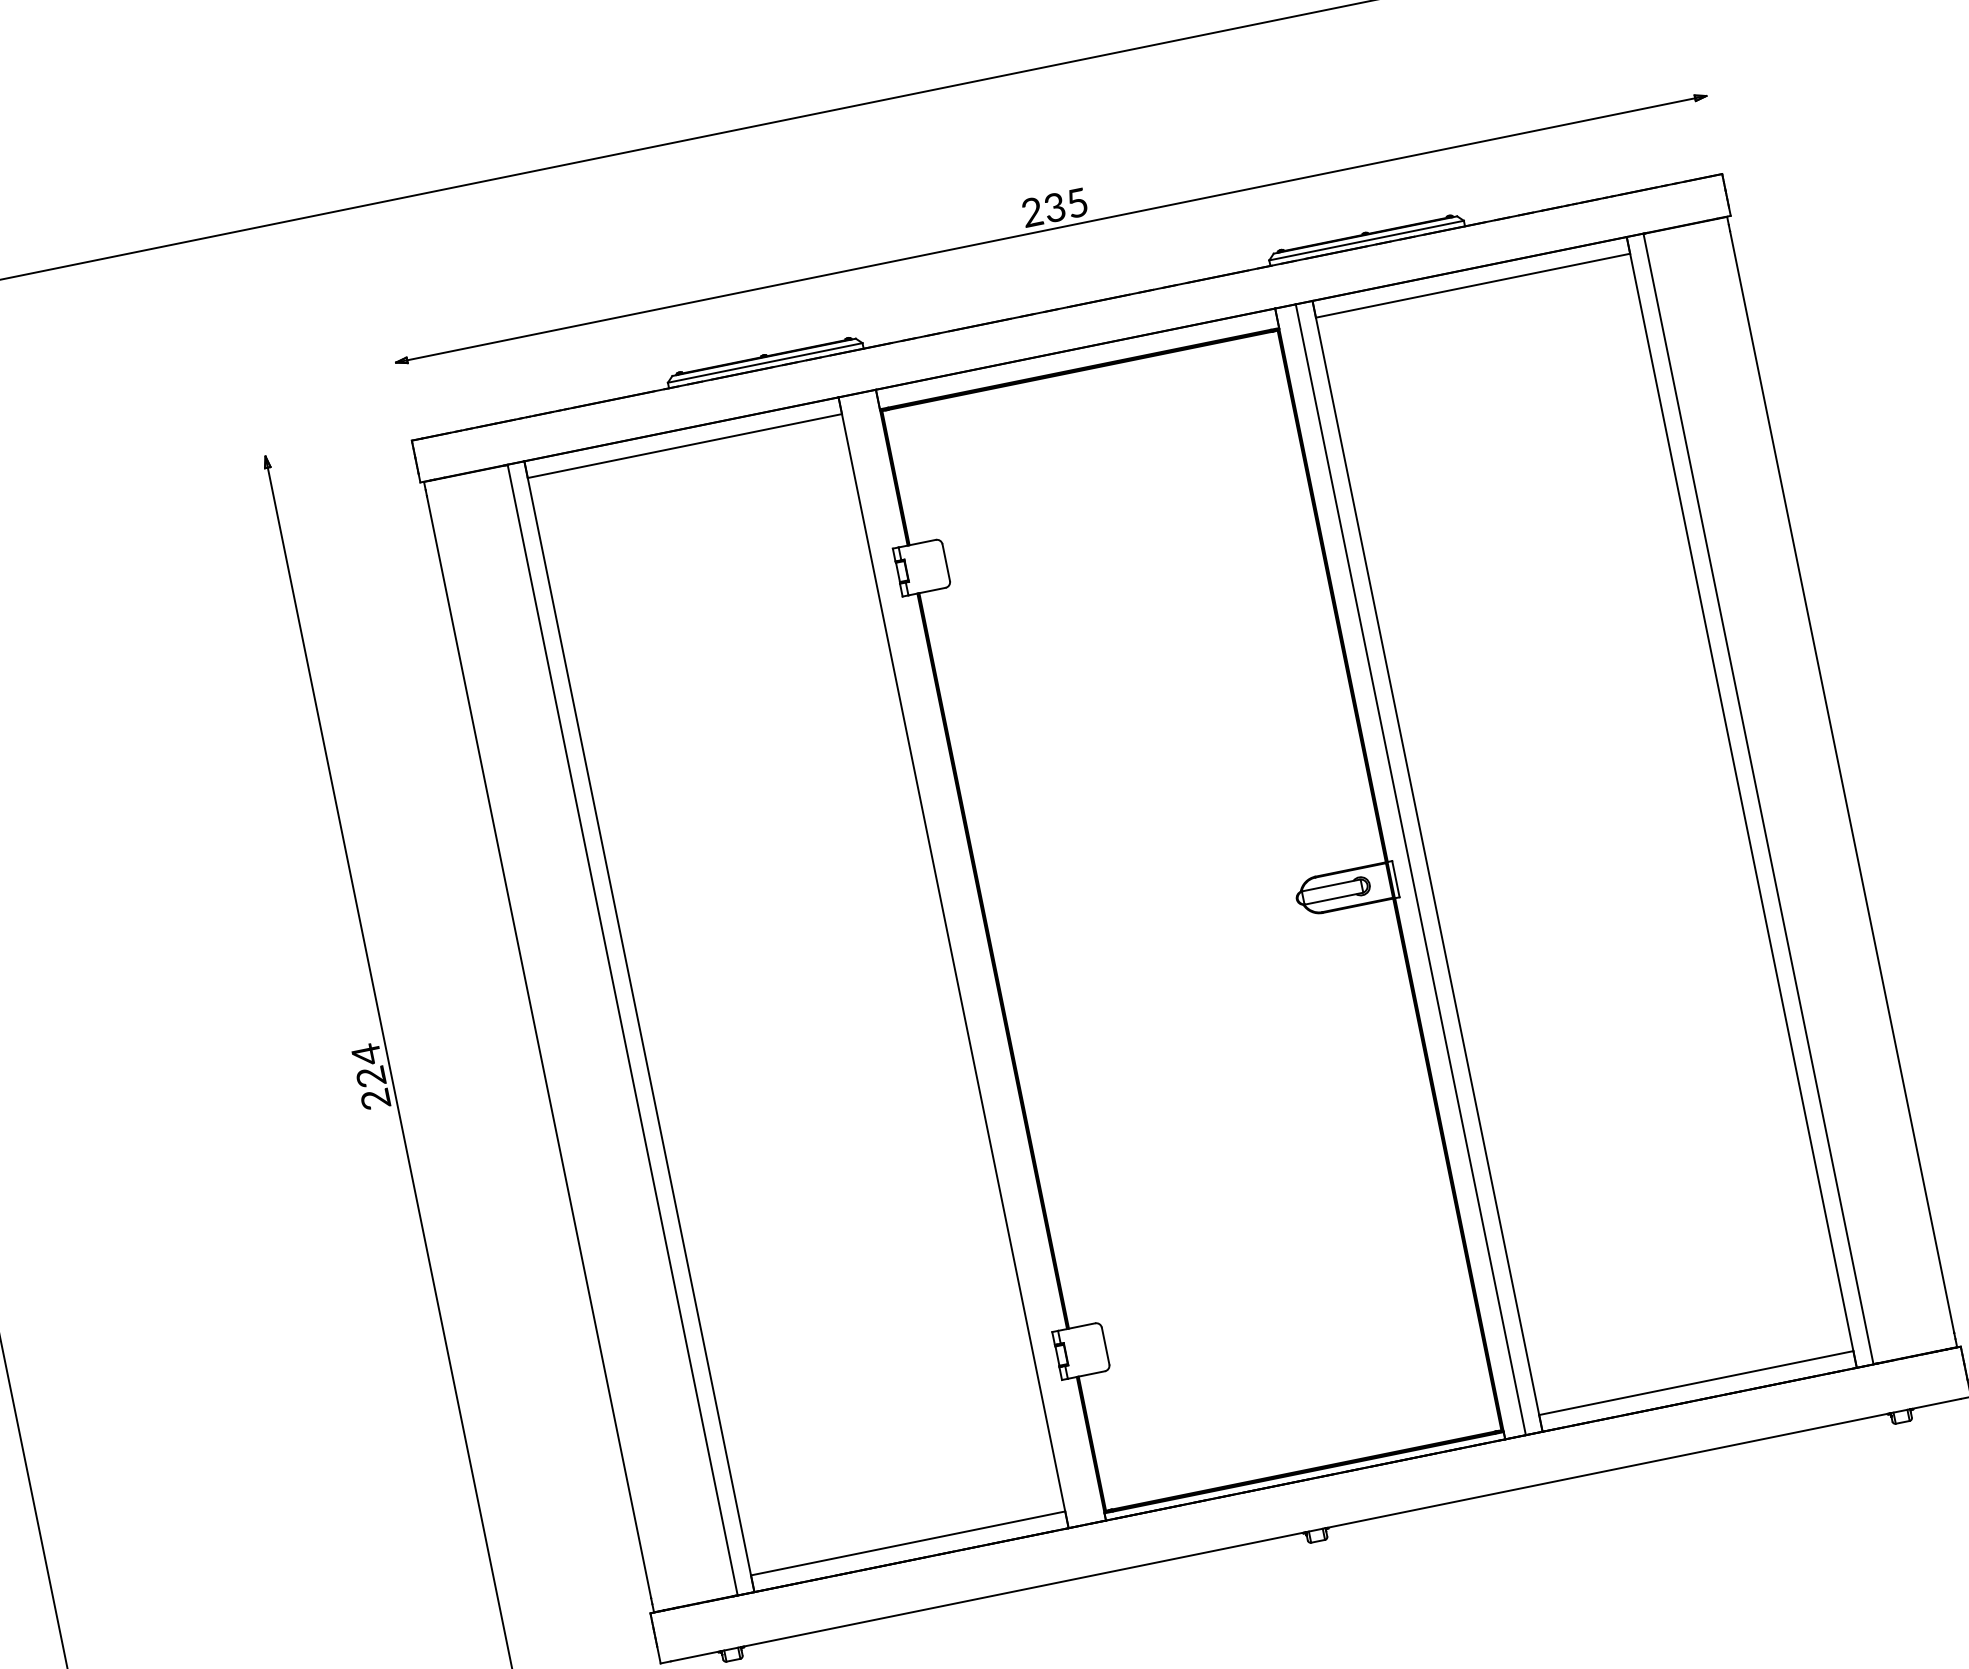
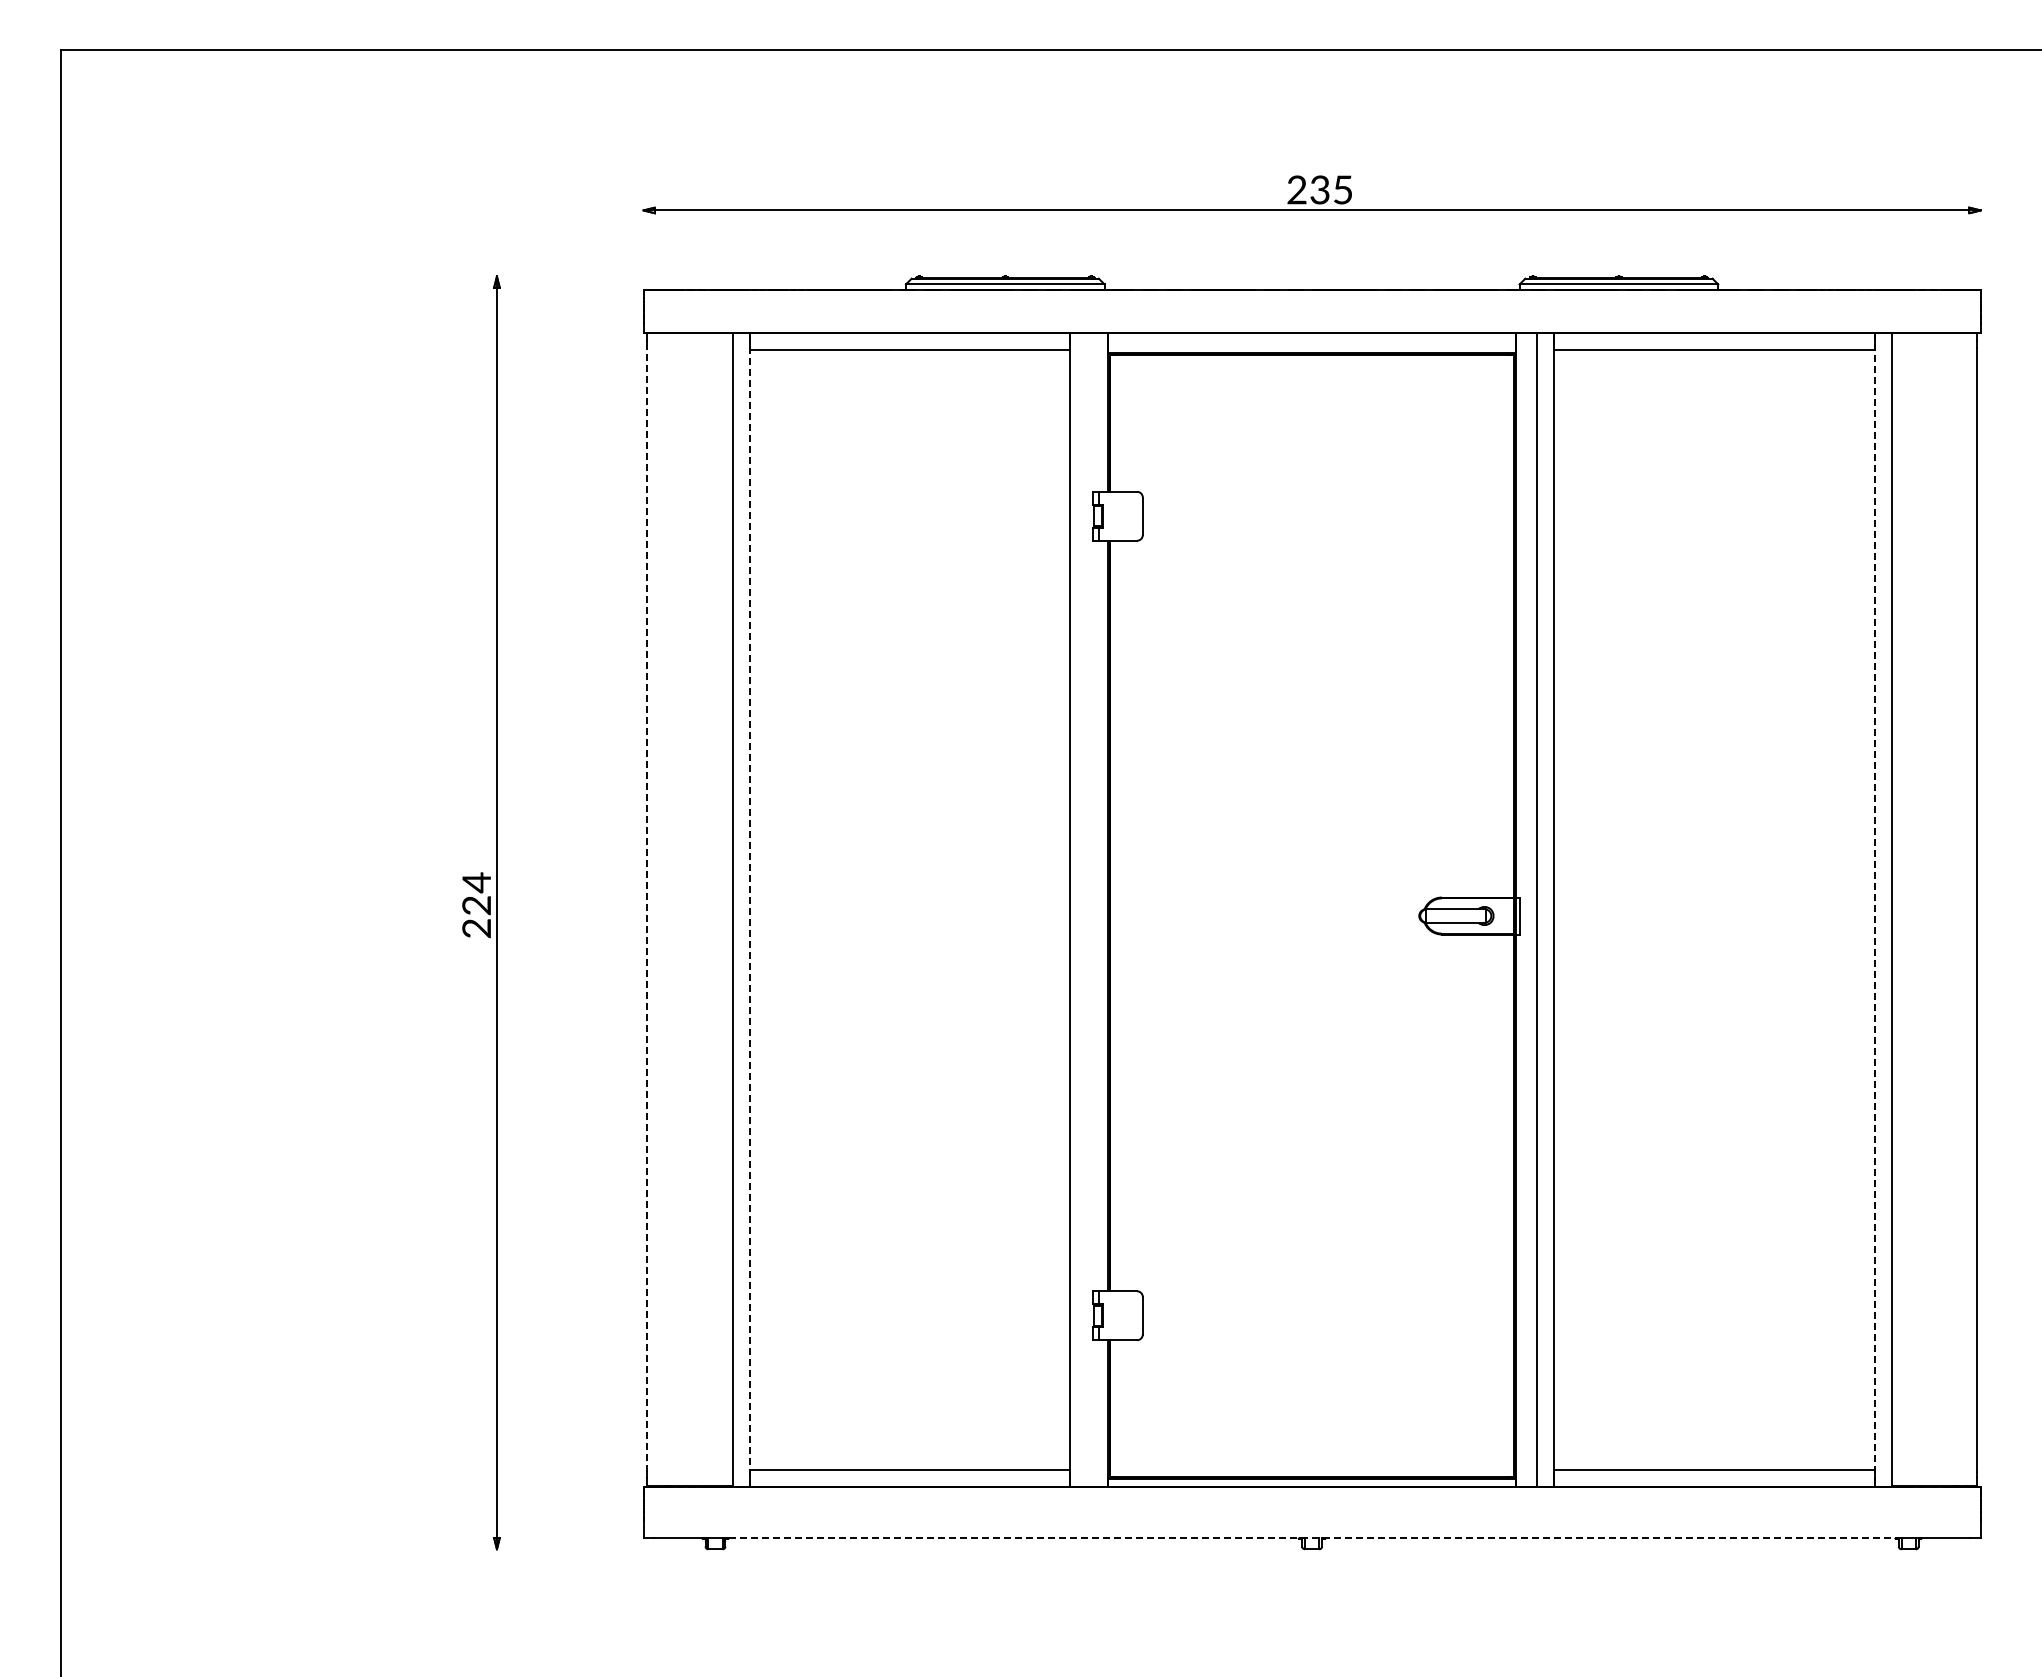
line: (1741, 802) -> (1874, 909), solid -> dashed
line: (639, 1026) -> (749, 909), solid -> dashed
line: (539, 1046) -> (647, 909), solid -> dashed
line: (1316, 1529) -> (1312, 1537), solid -> dashed

